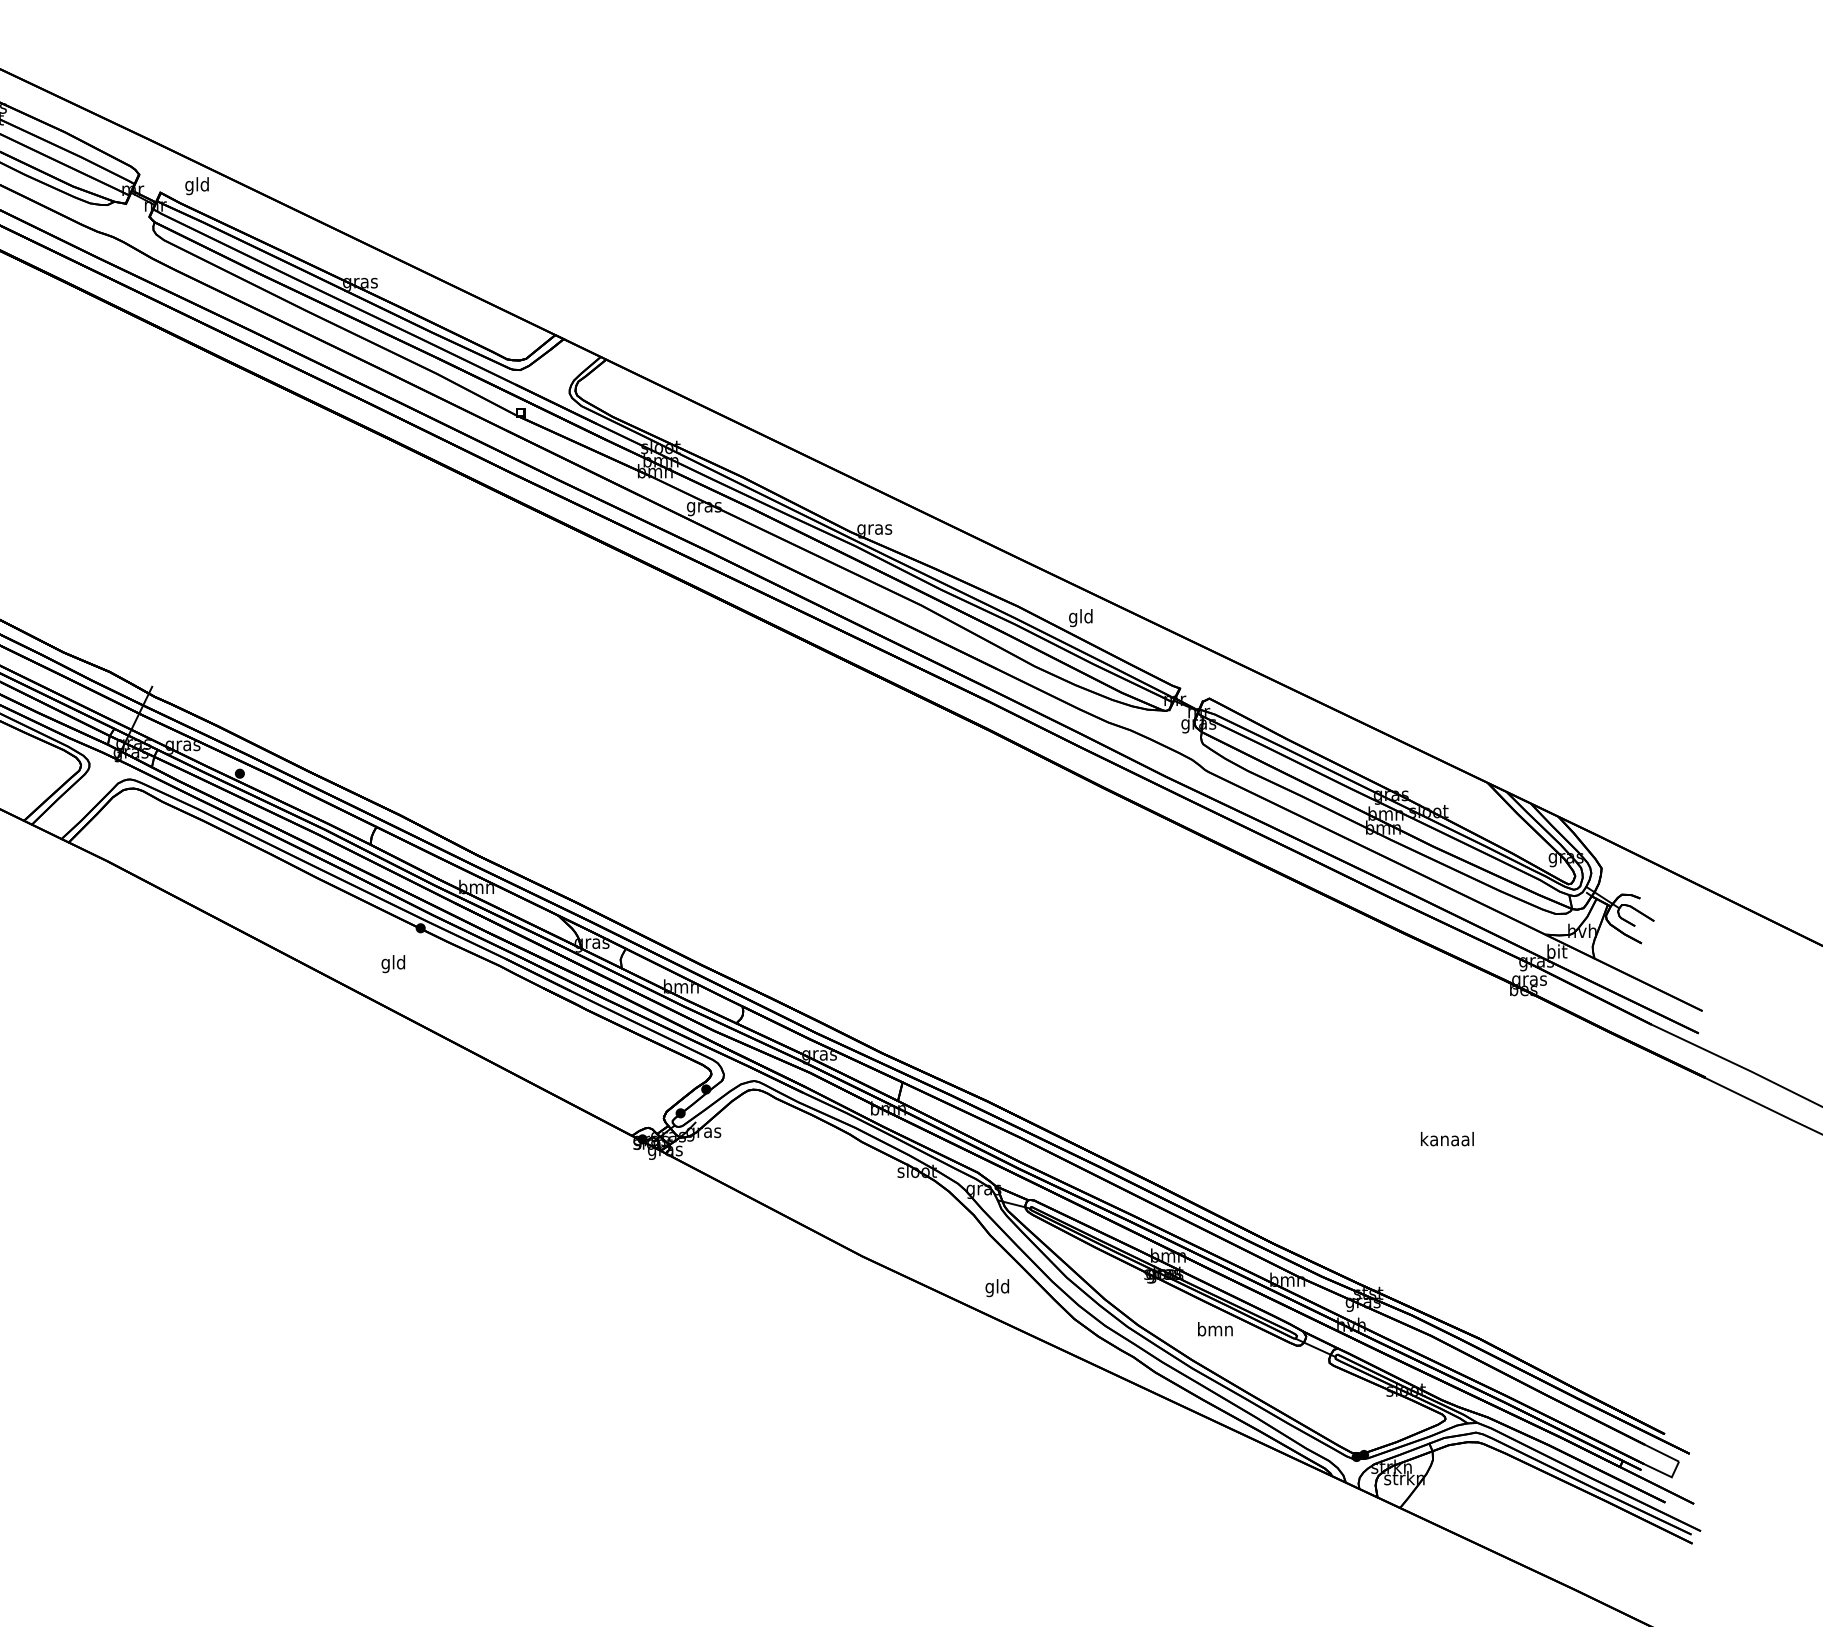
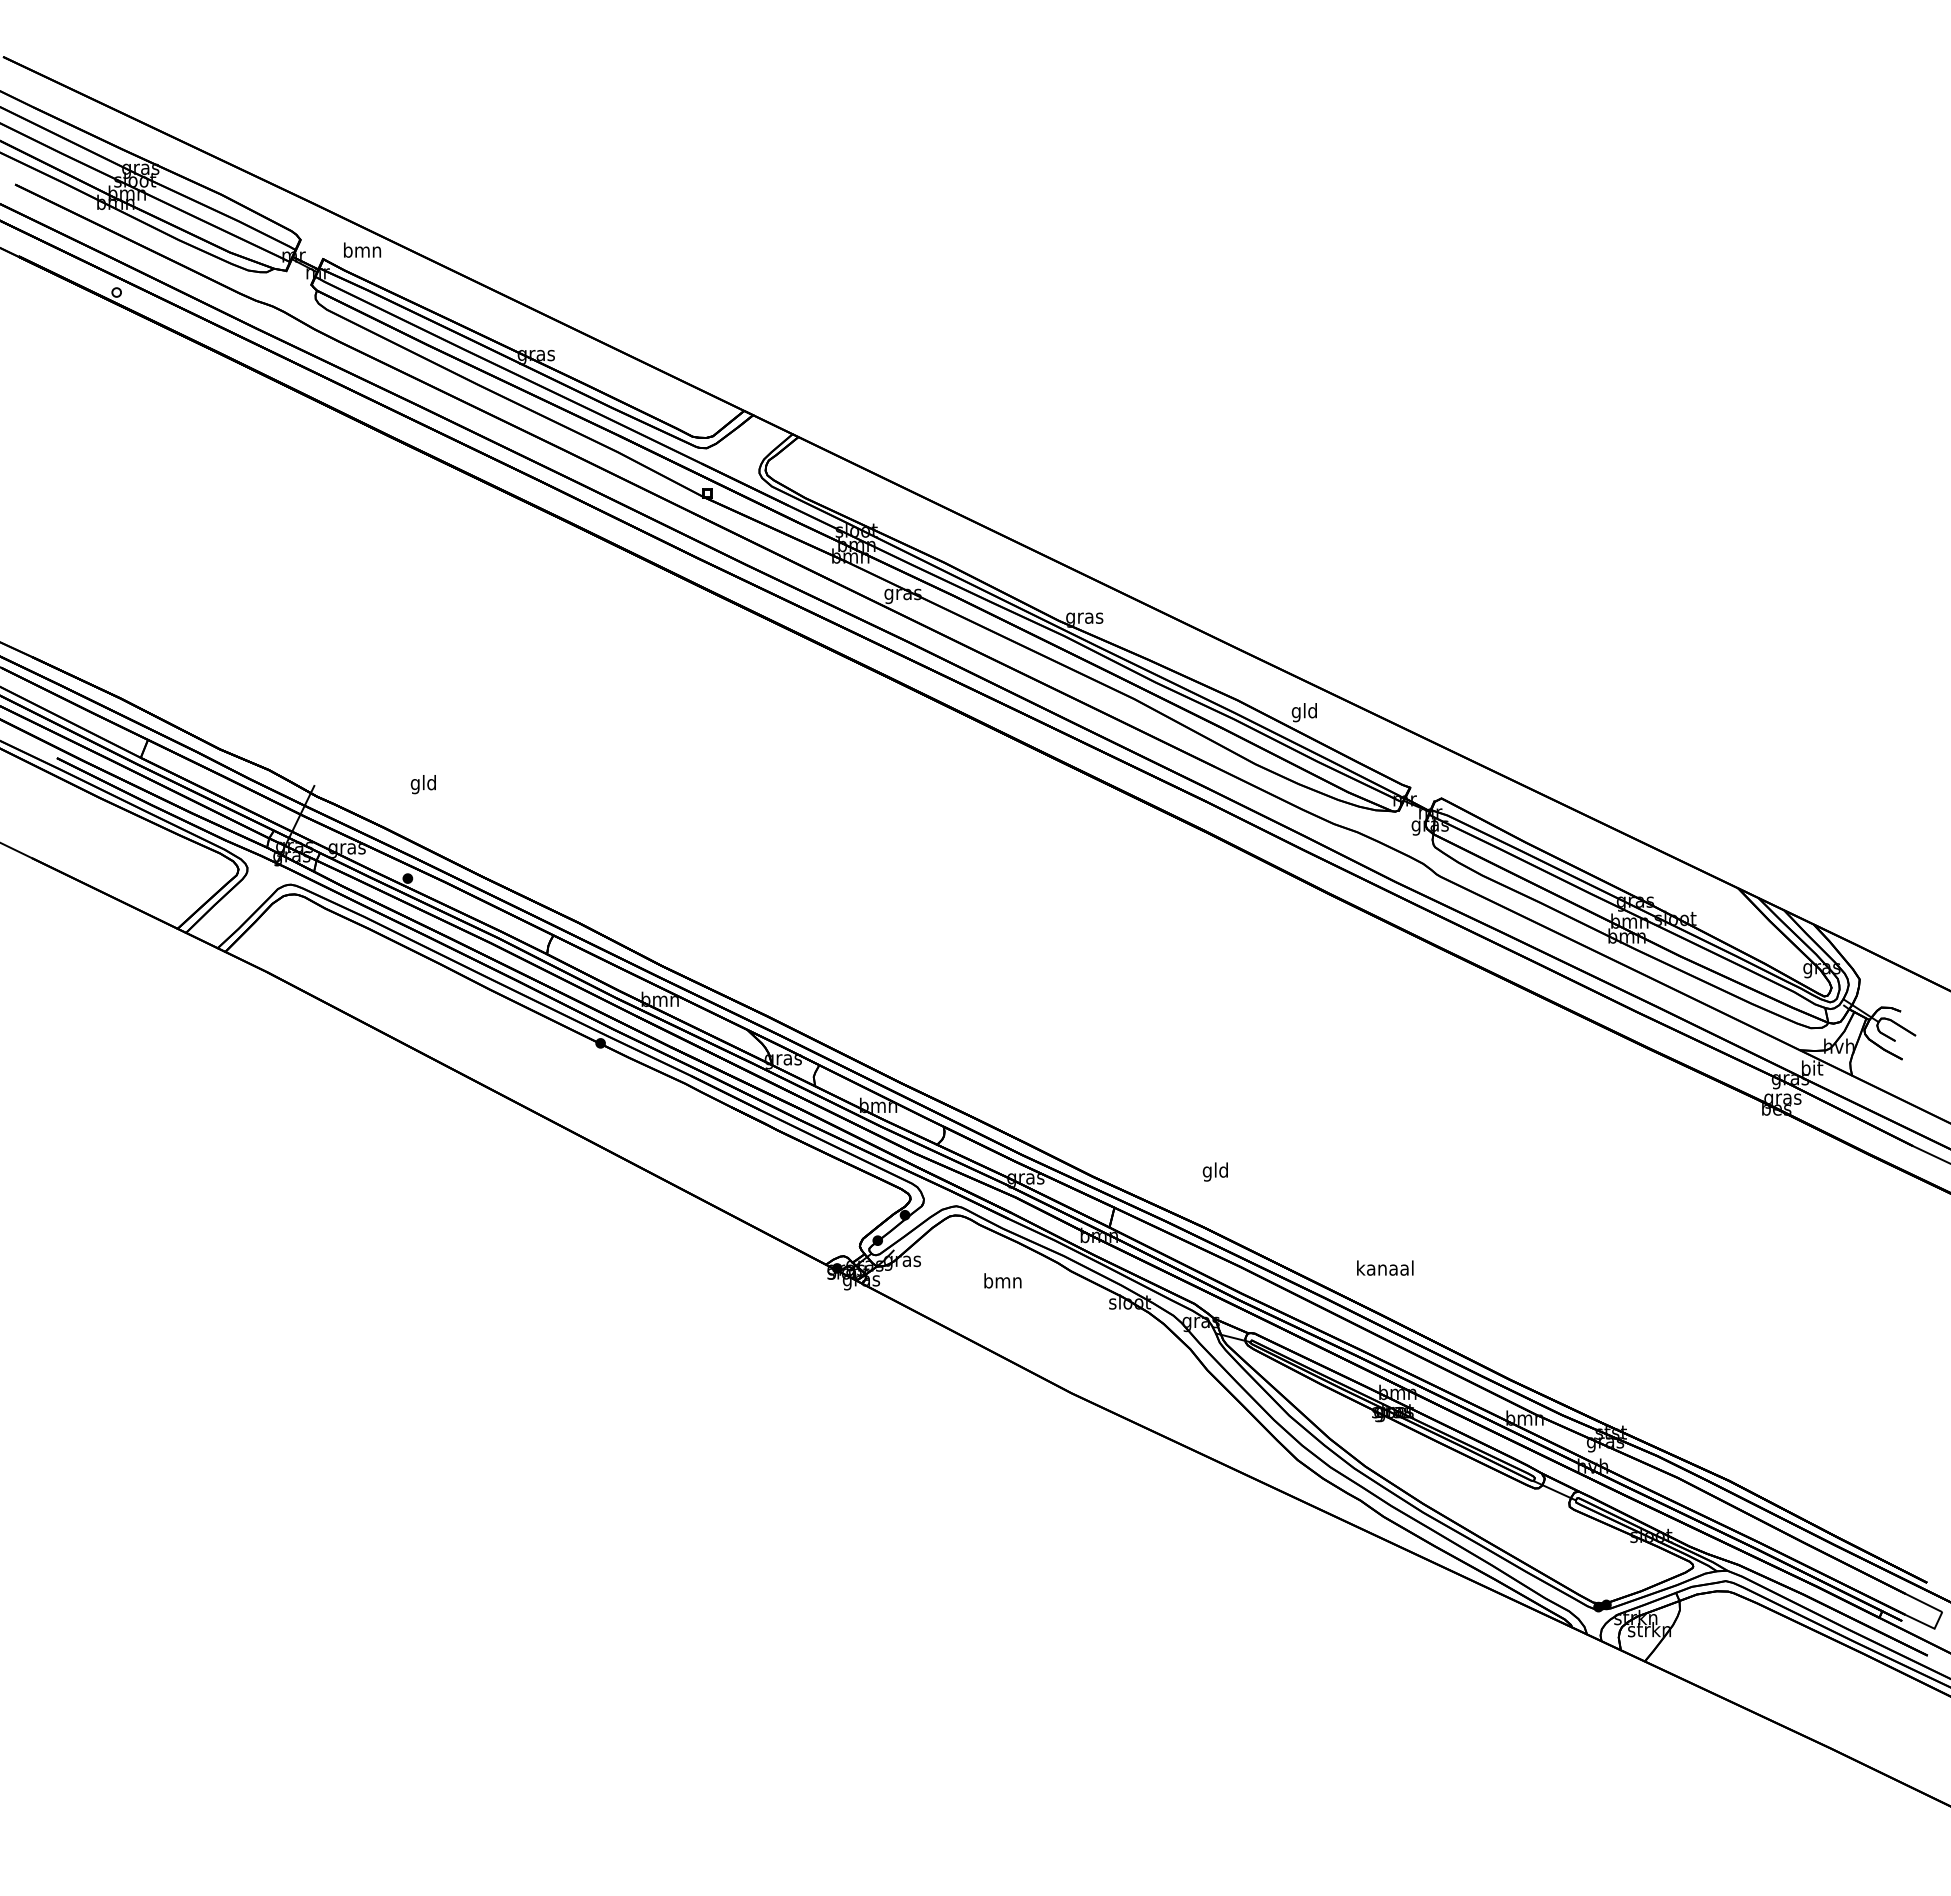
text: (197, 185) -> (362, 251), gld -> bmn
text: (392, 964) -> (422, 784), moved
text: (1447, 1138) -> (1385, 1267), moved
text: (996, 1287) -> (1214, 1171), moved
text: (1214, 1328) -> (1002, 1280), moved

